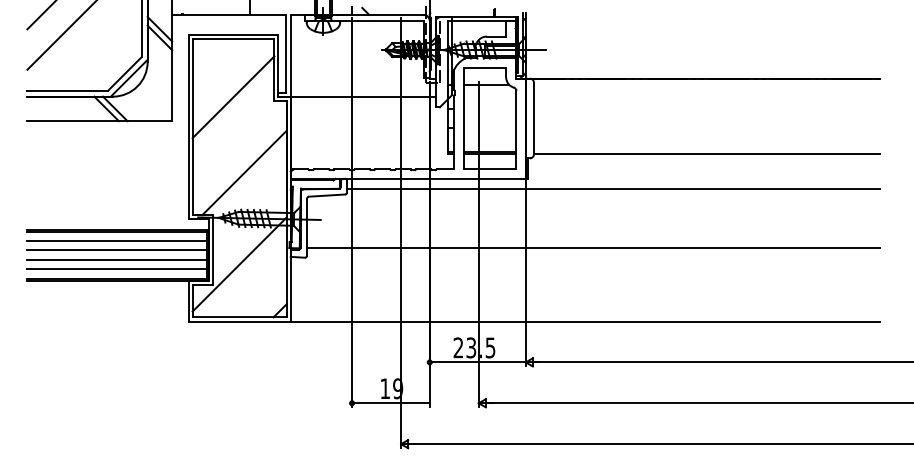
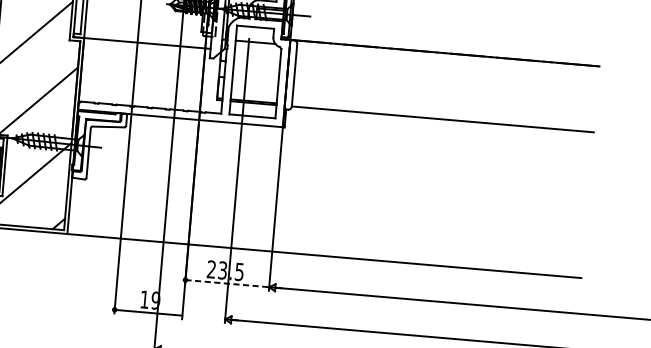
line: (613, 188) -> (358, 142), removed
line: (593, 248) -> (336, 193), removed
line: (478, 362) -> (227, 283), solid -> dashed

